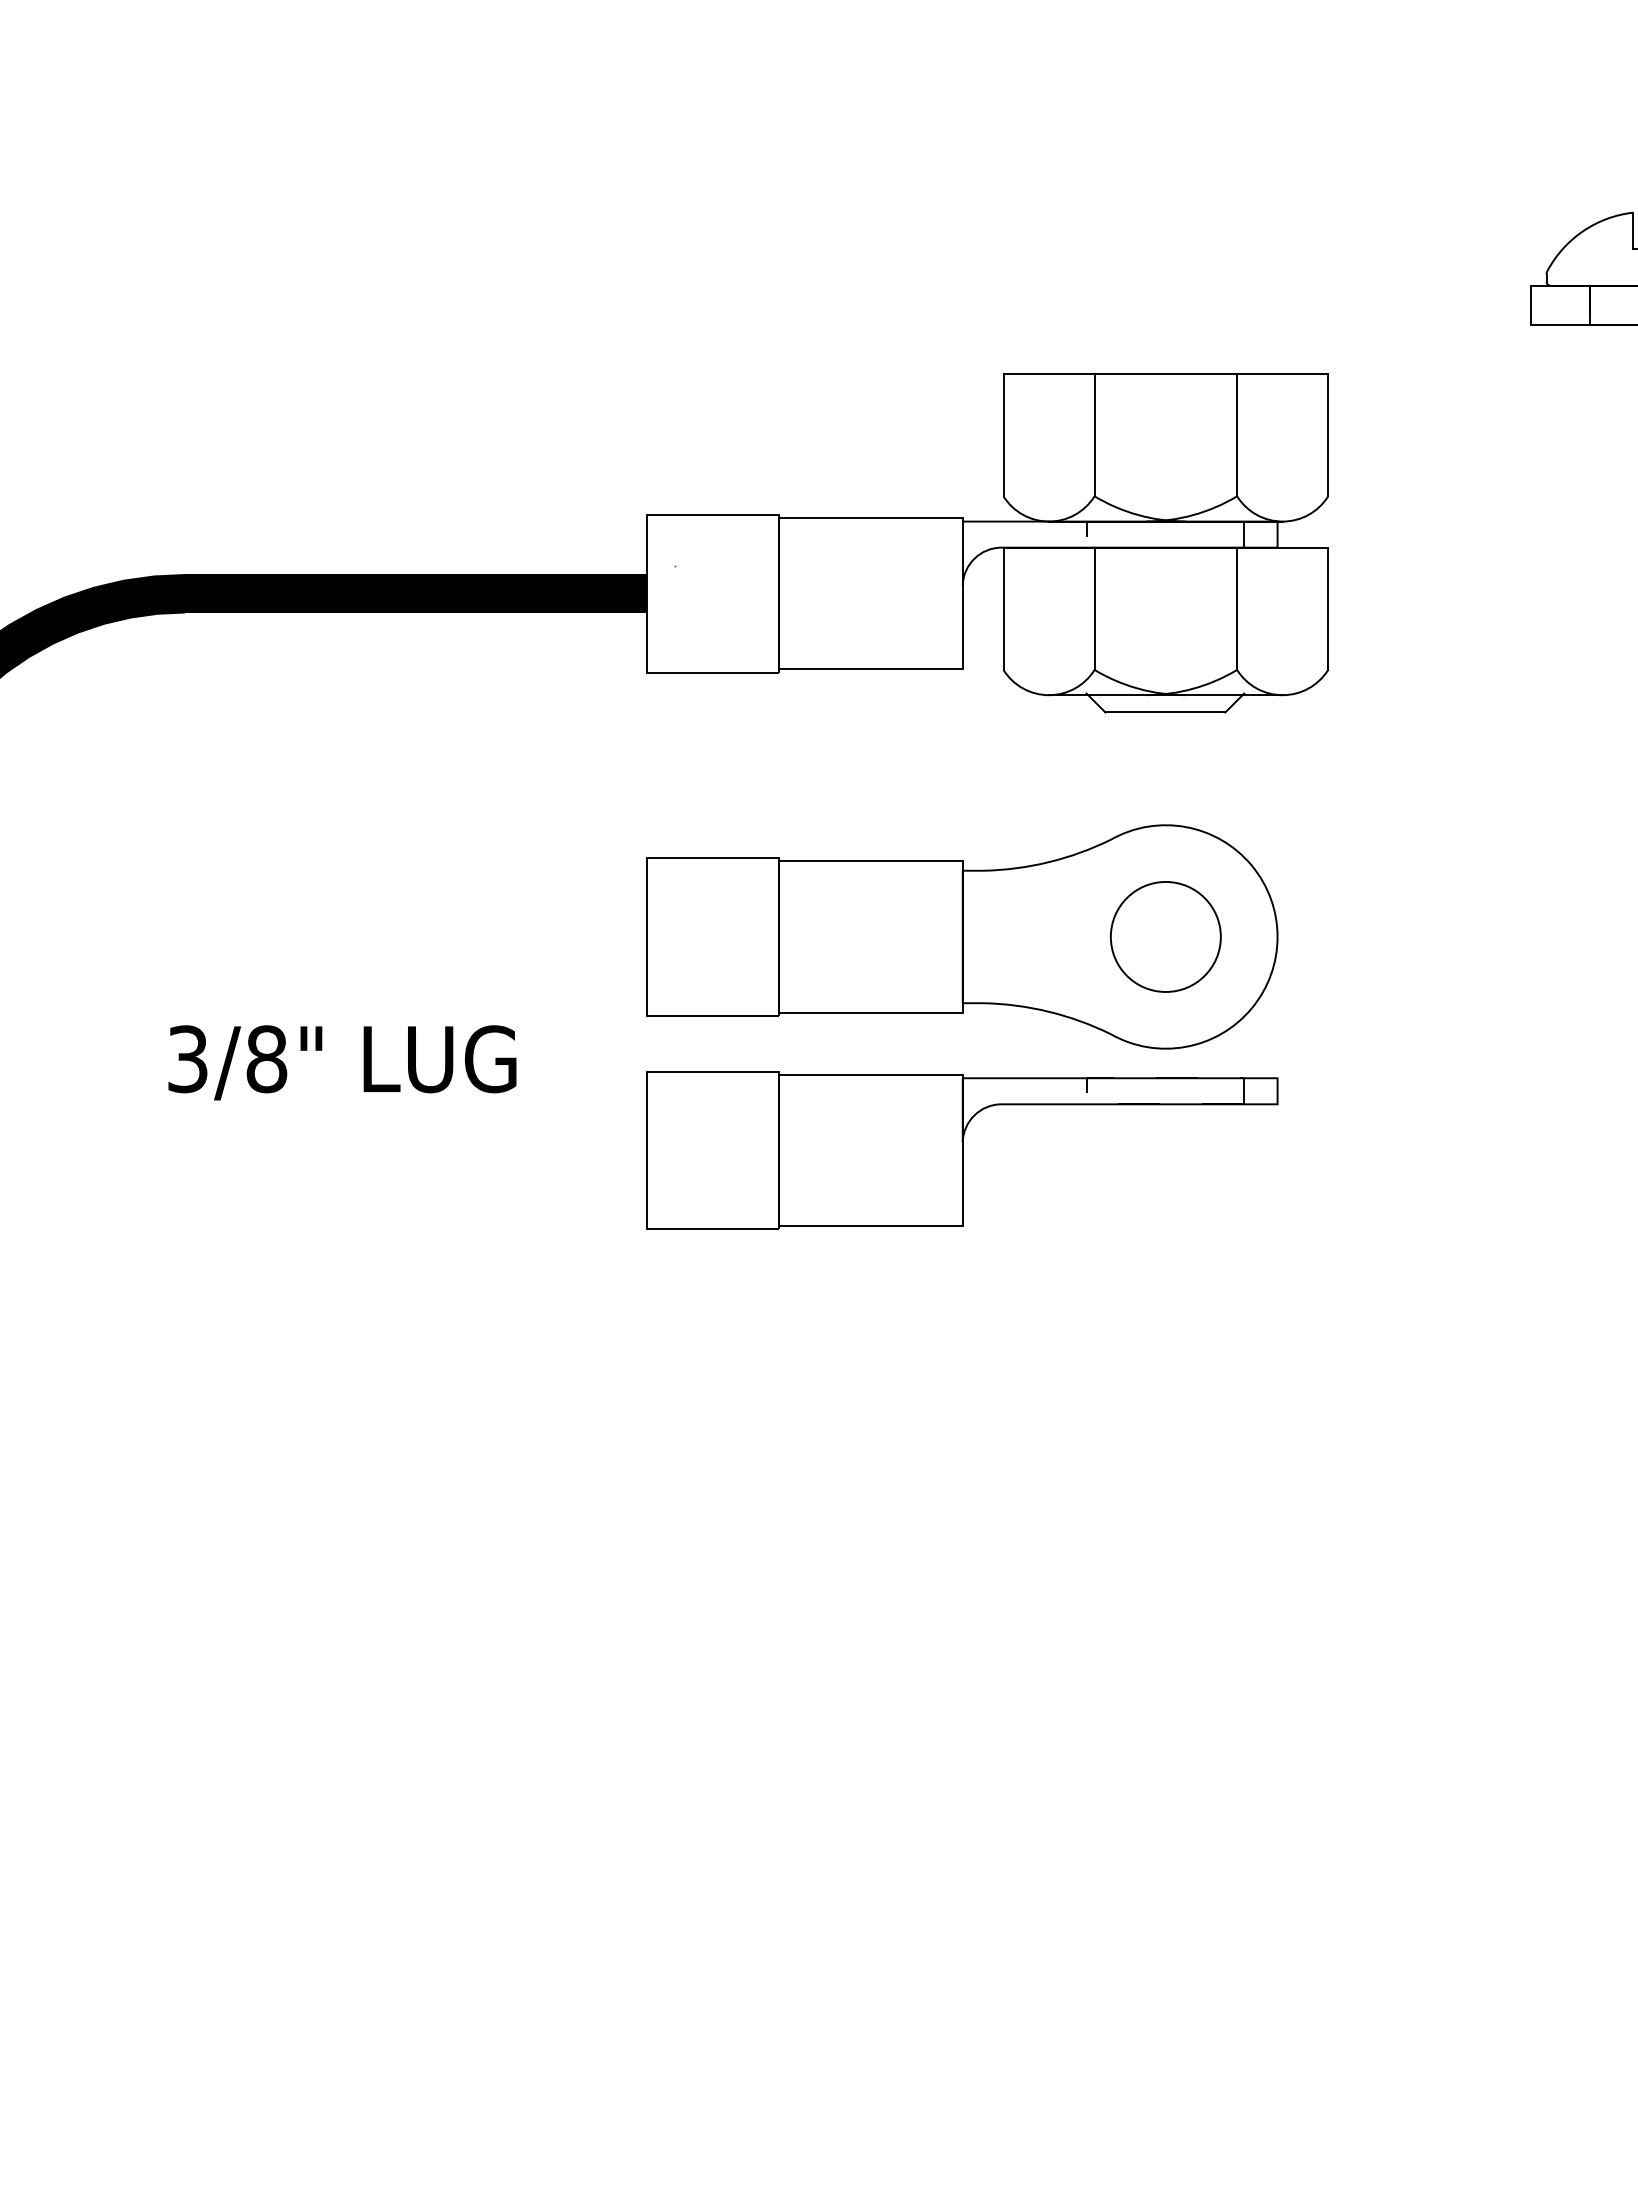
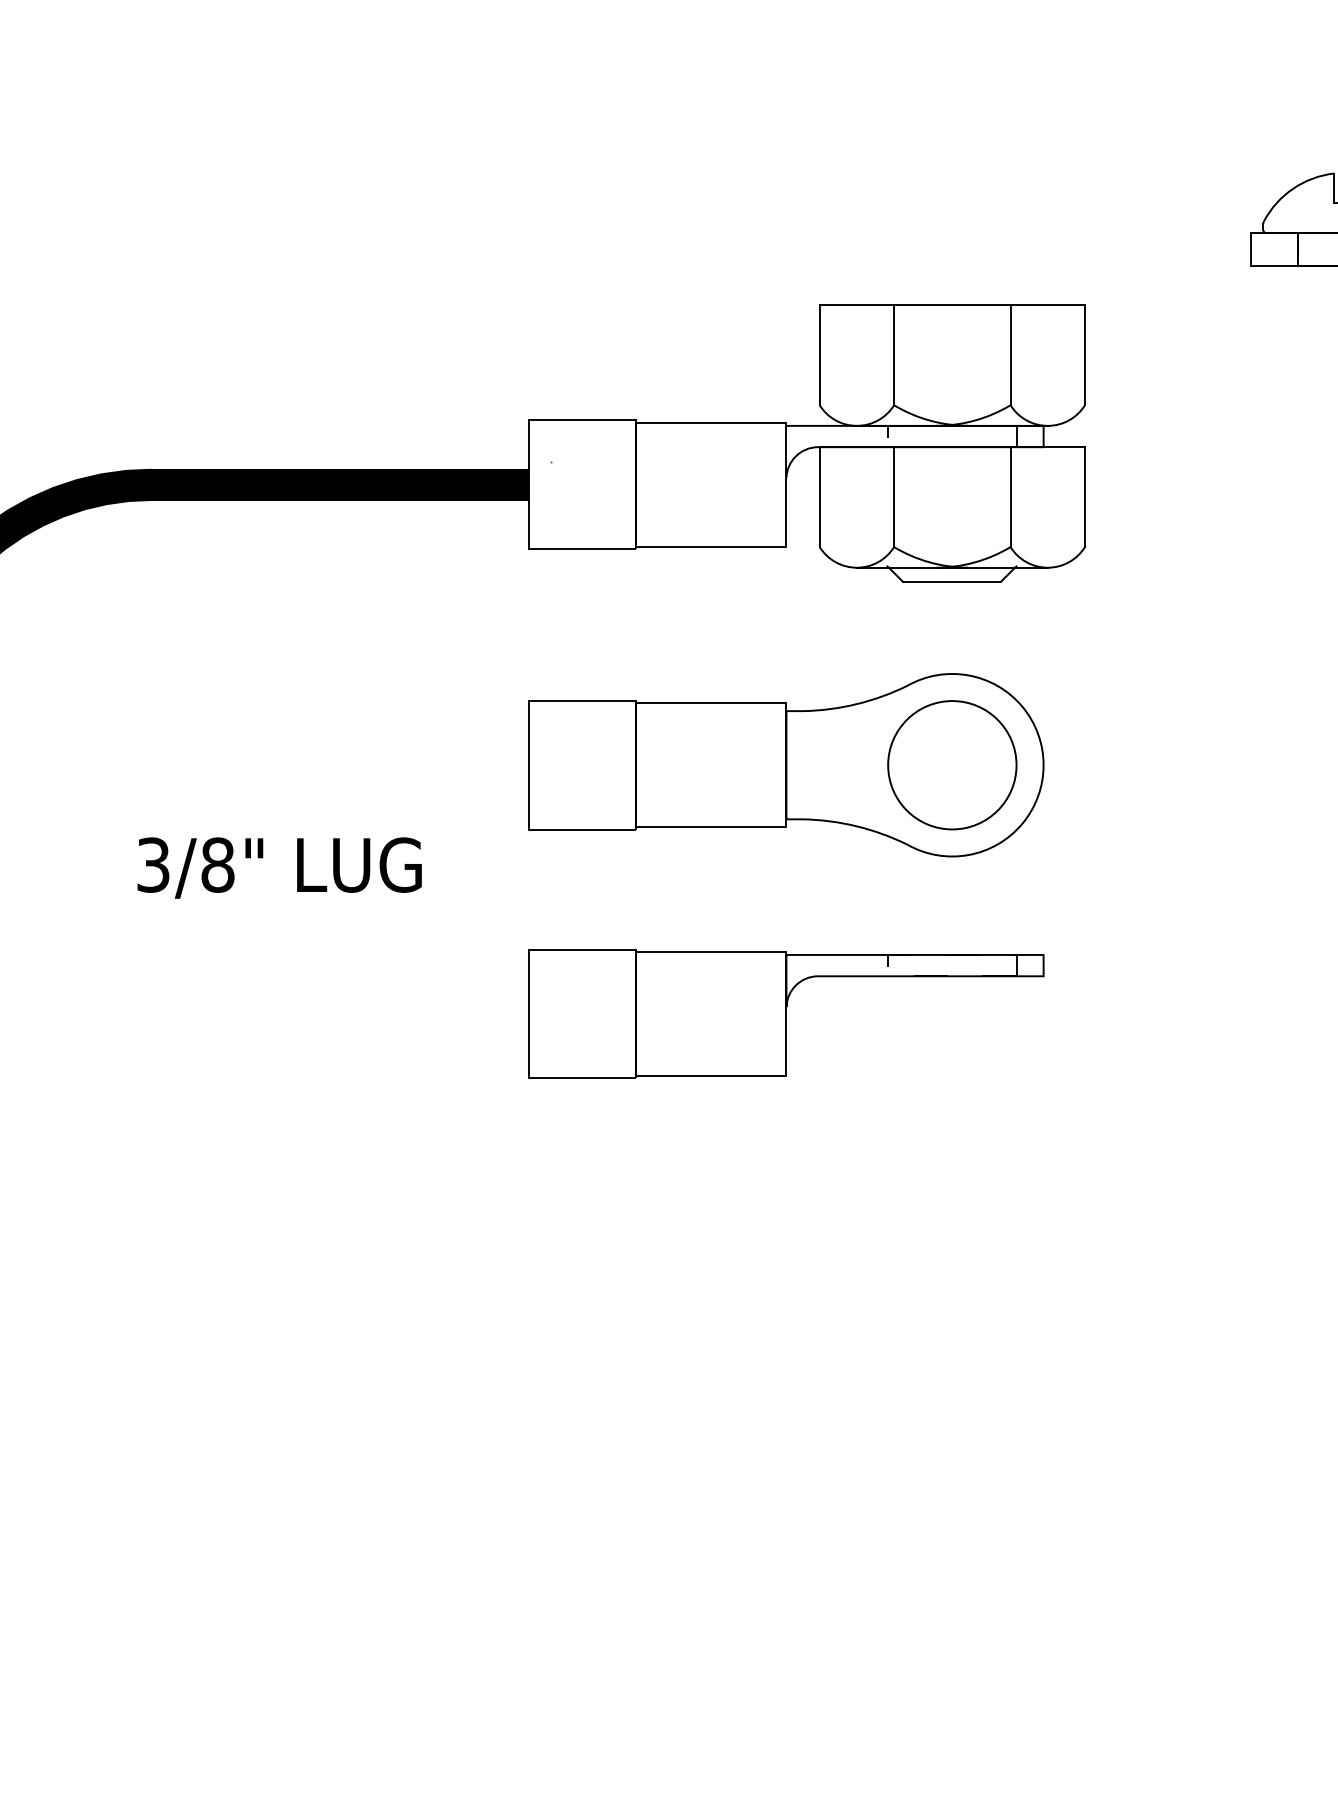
circle: (1165, 936) -> (952, 764), size x1.43
part: (962, 1150) -> (786, 1014), moved

